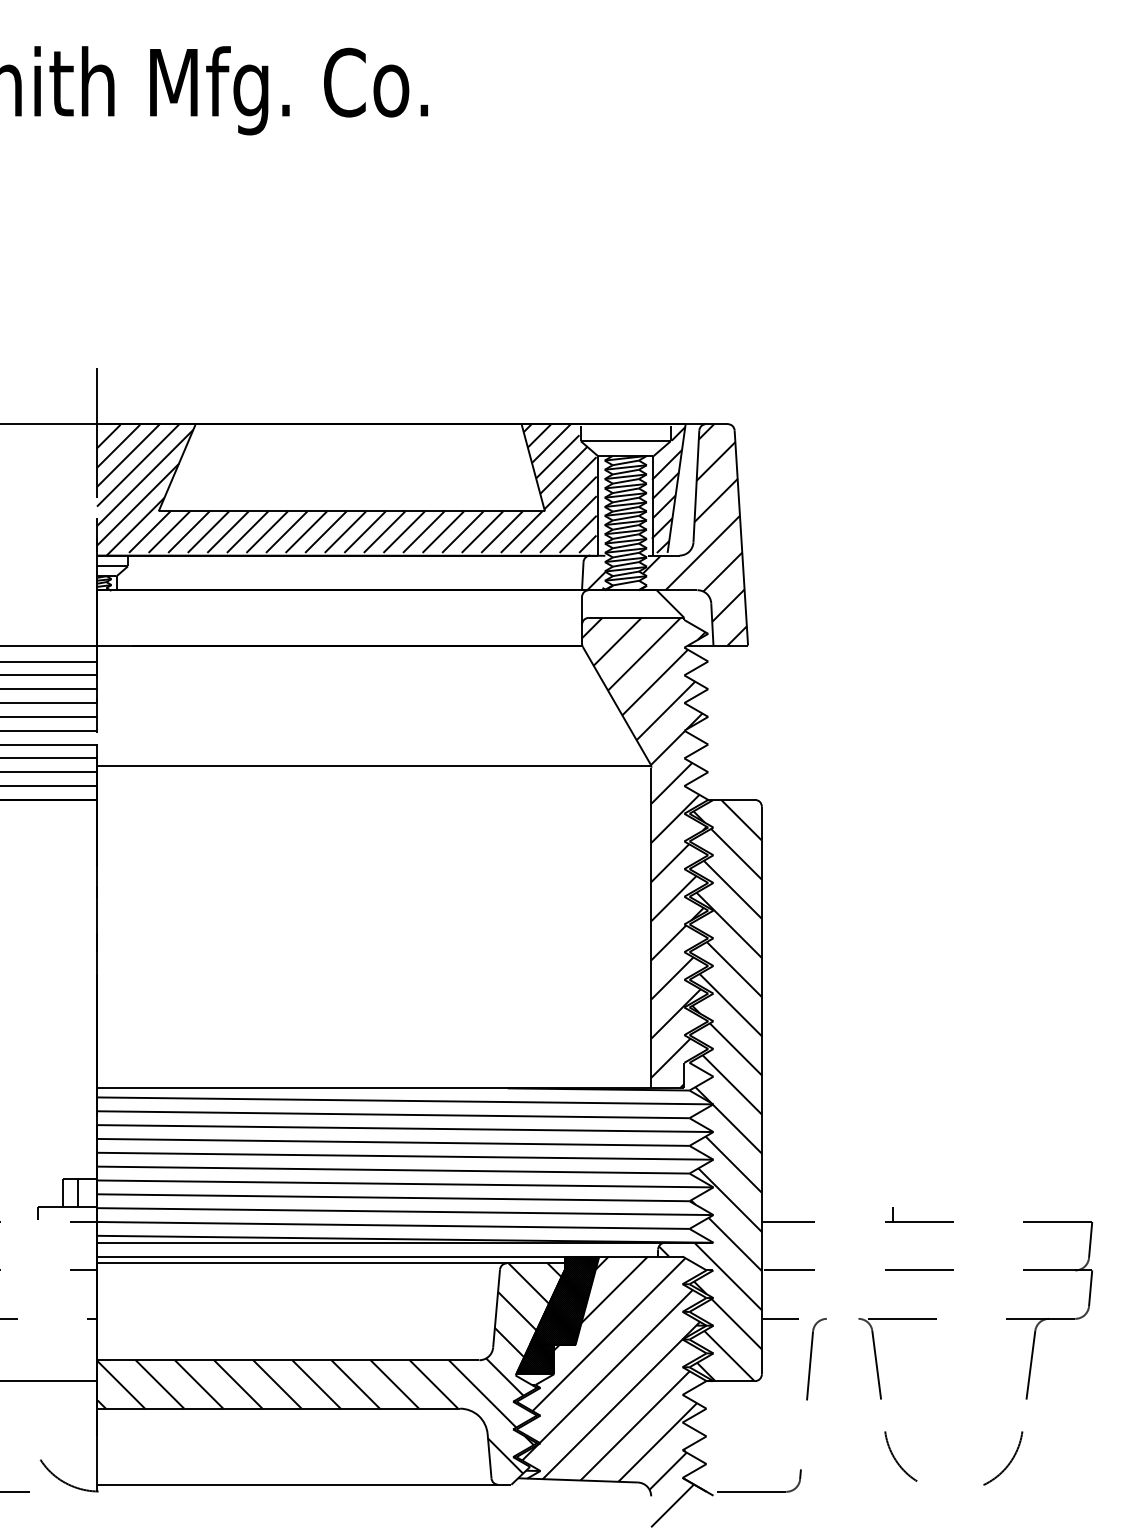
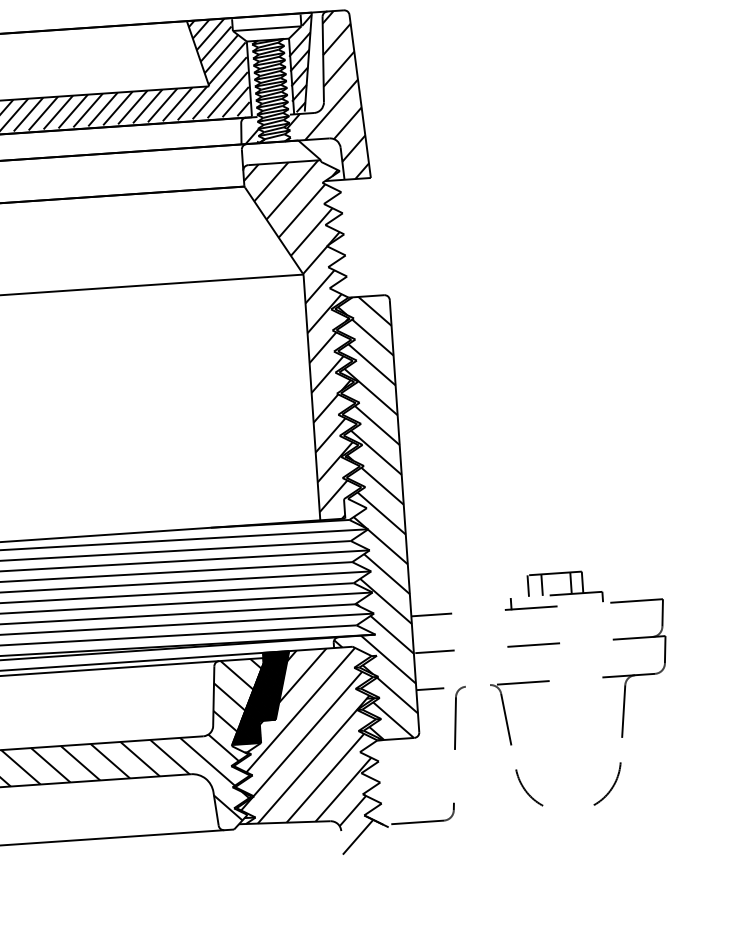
part: (965, 1206) -> (565, 593), added

